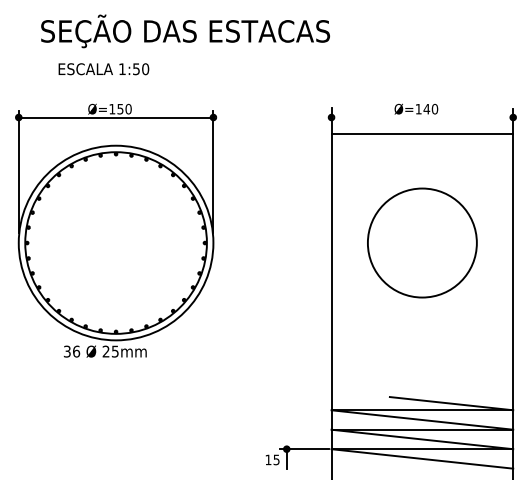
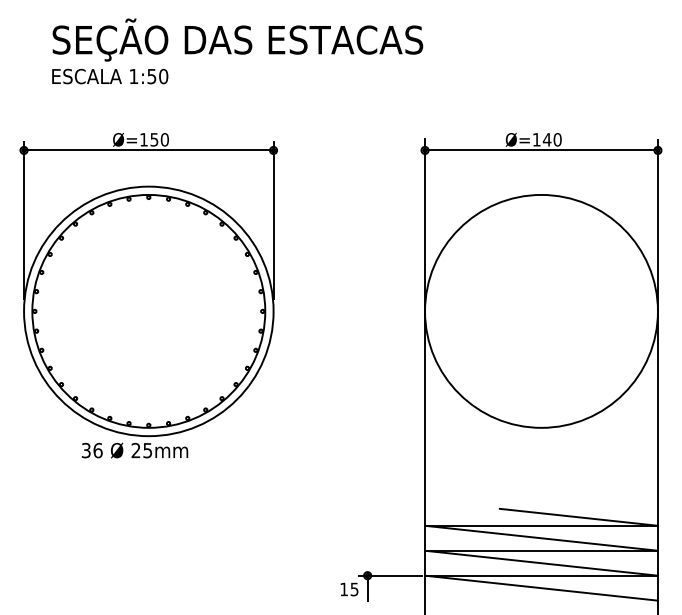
text: (104, 69) -> (110, 76), moved
line: (422, 133) -> (541, 150), moved
circle: (422, 242) -> (541, 310), size x1.67

